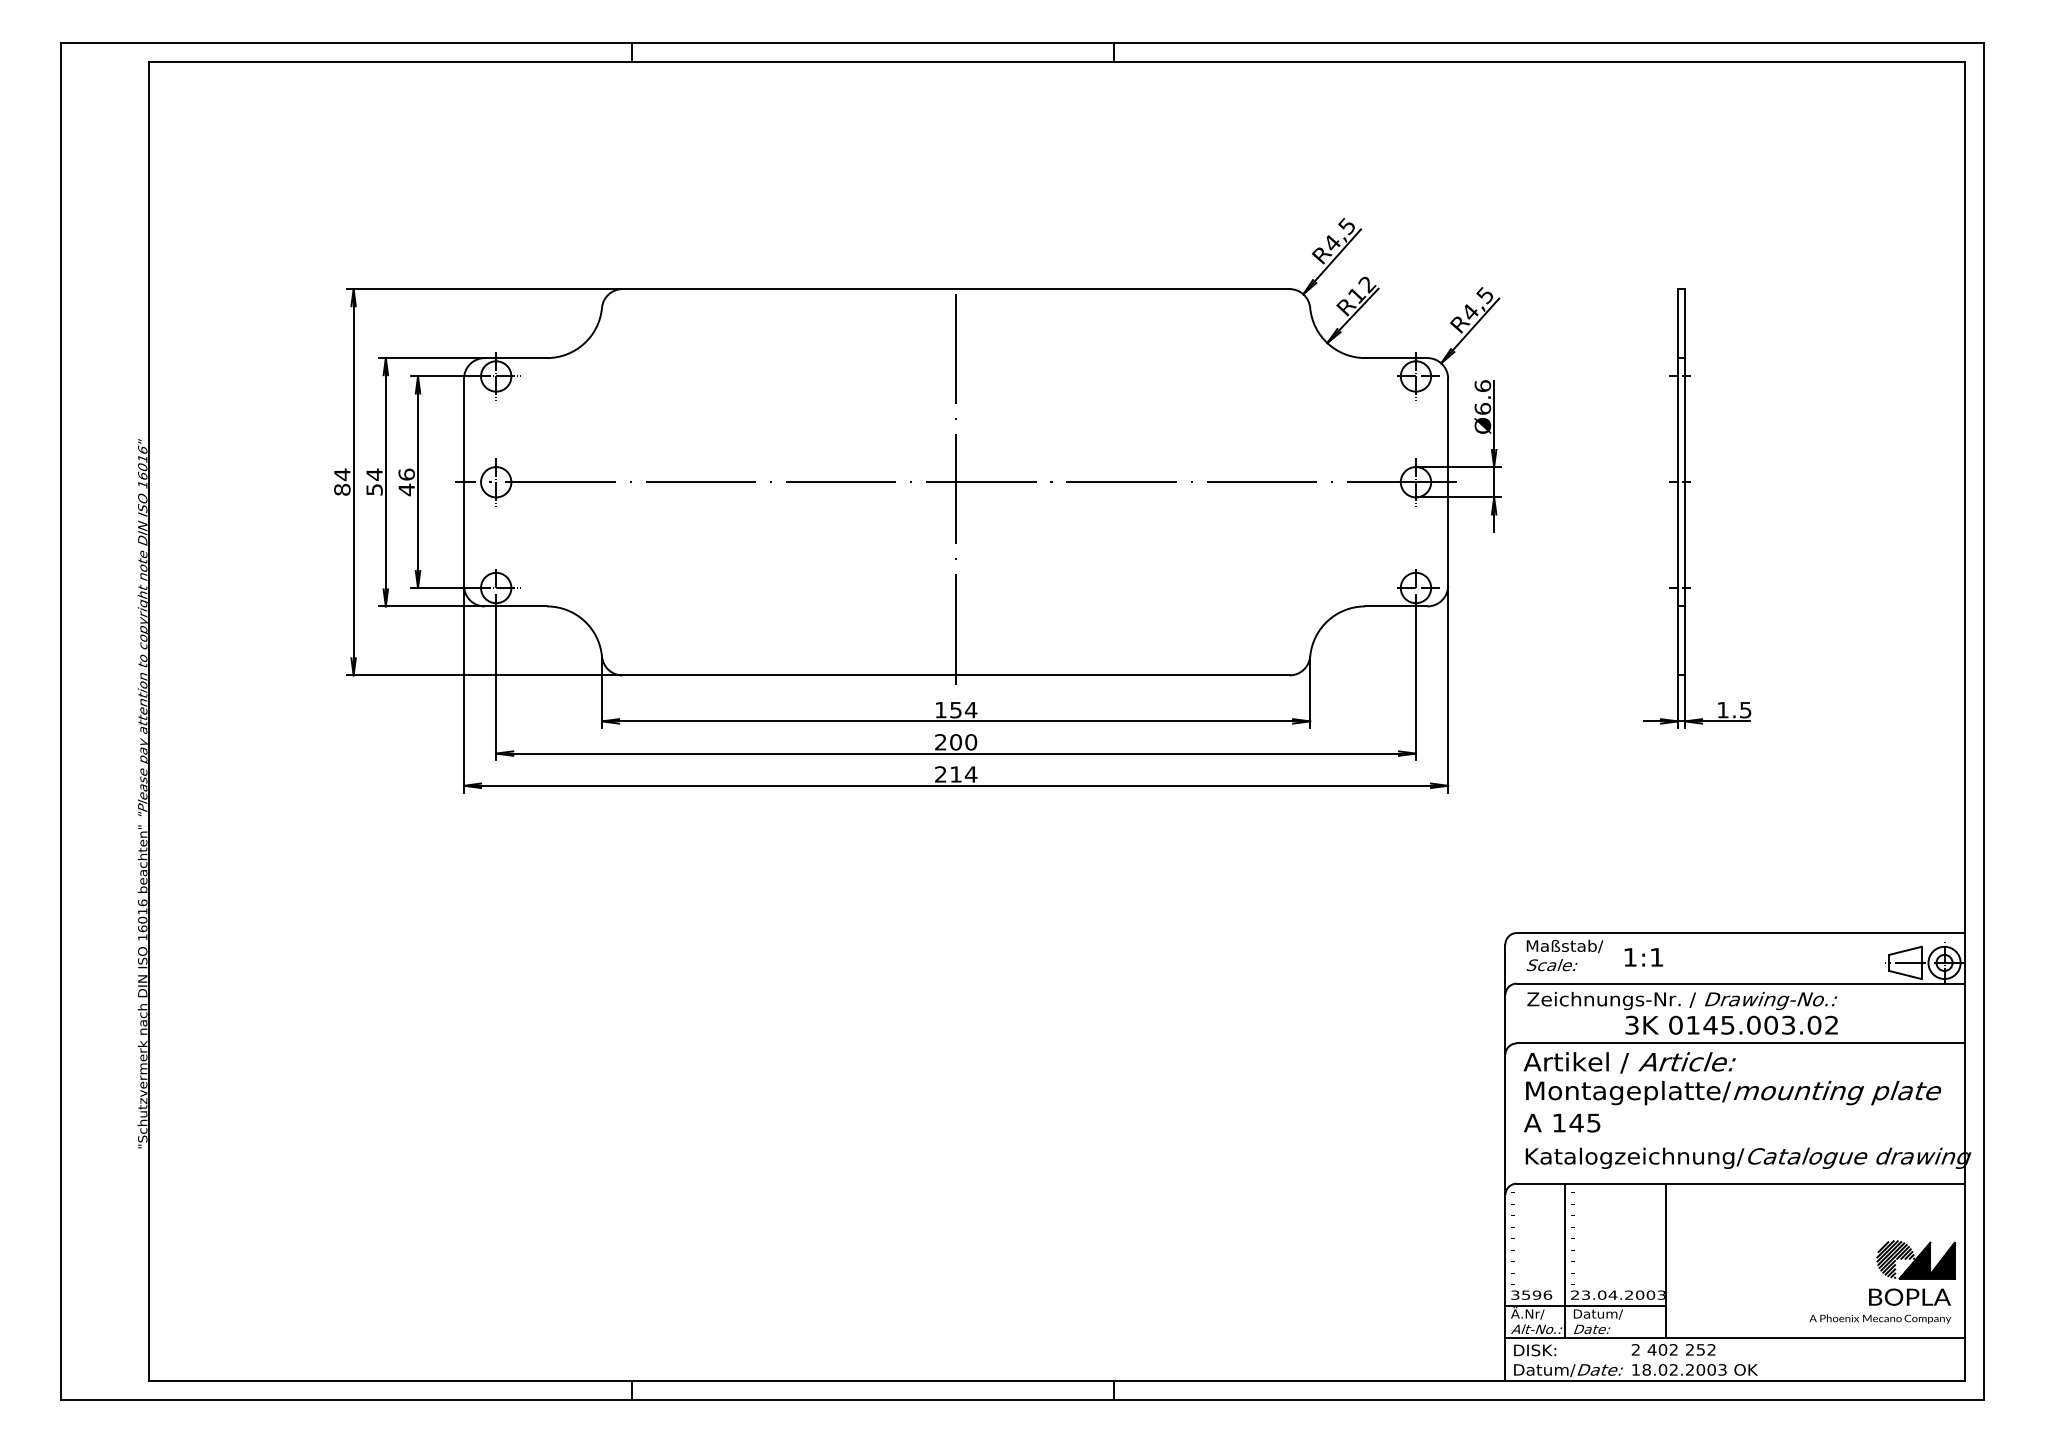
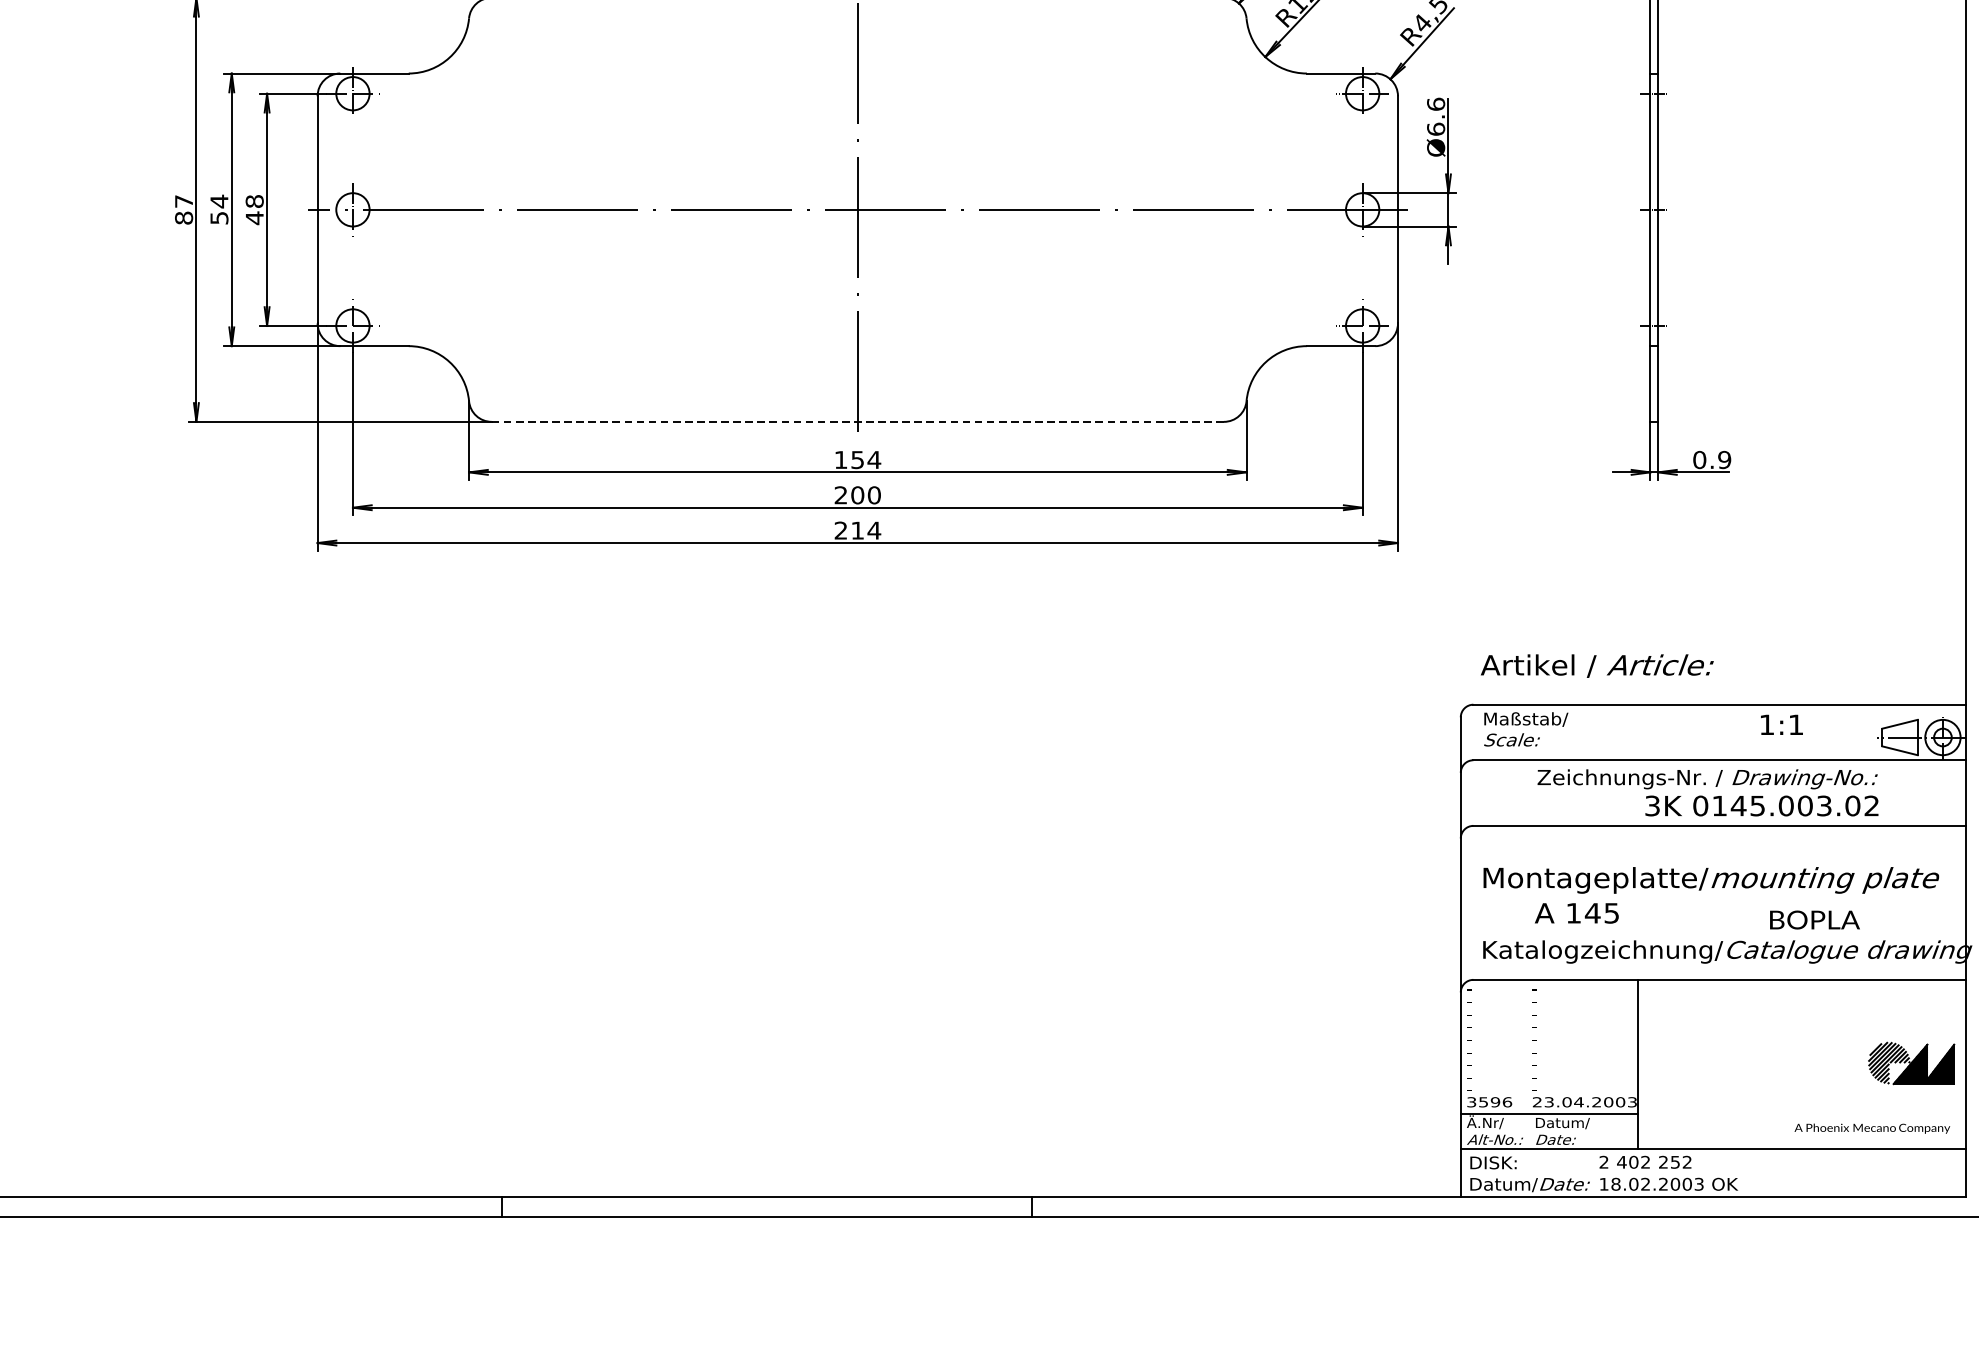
text: (342, 474) -> (184, 201), 84 -> 87
text: (406, 474) -> (254, 201), 46 -> 48
line: (956, 675) -> (858, 421), solid -> dashed
text: (1734, 709) -> (1712, 459), 1.5 -> 0.9
text: (1643, 957) -> (1781, 724), moved
text: (1682, 1013) -> (1707, 793), moved
text: (1629, 1062) -> (1597, 665), moved
text: (1562, 1122) -> (1577, 912), moved
line: (1565, 1260) -> (1526, 1064), removed
text: (1909, 1296) -> (1814, 919), moved

